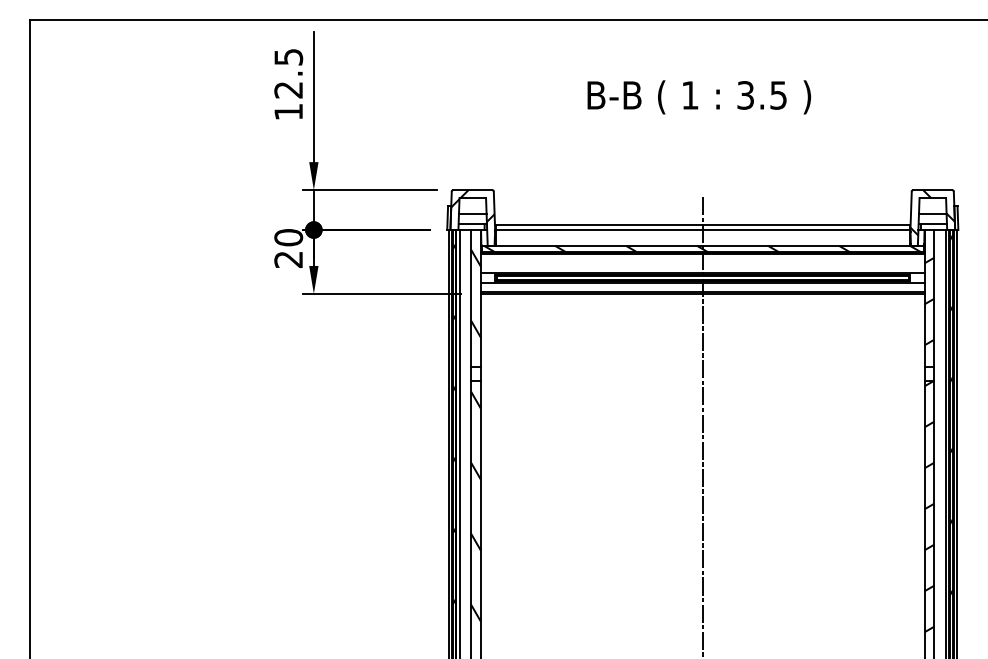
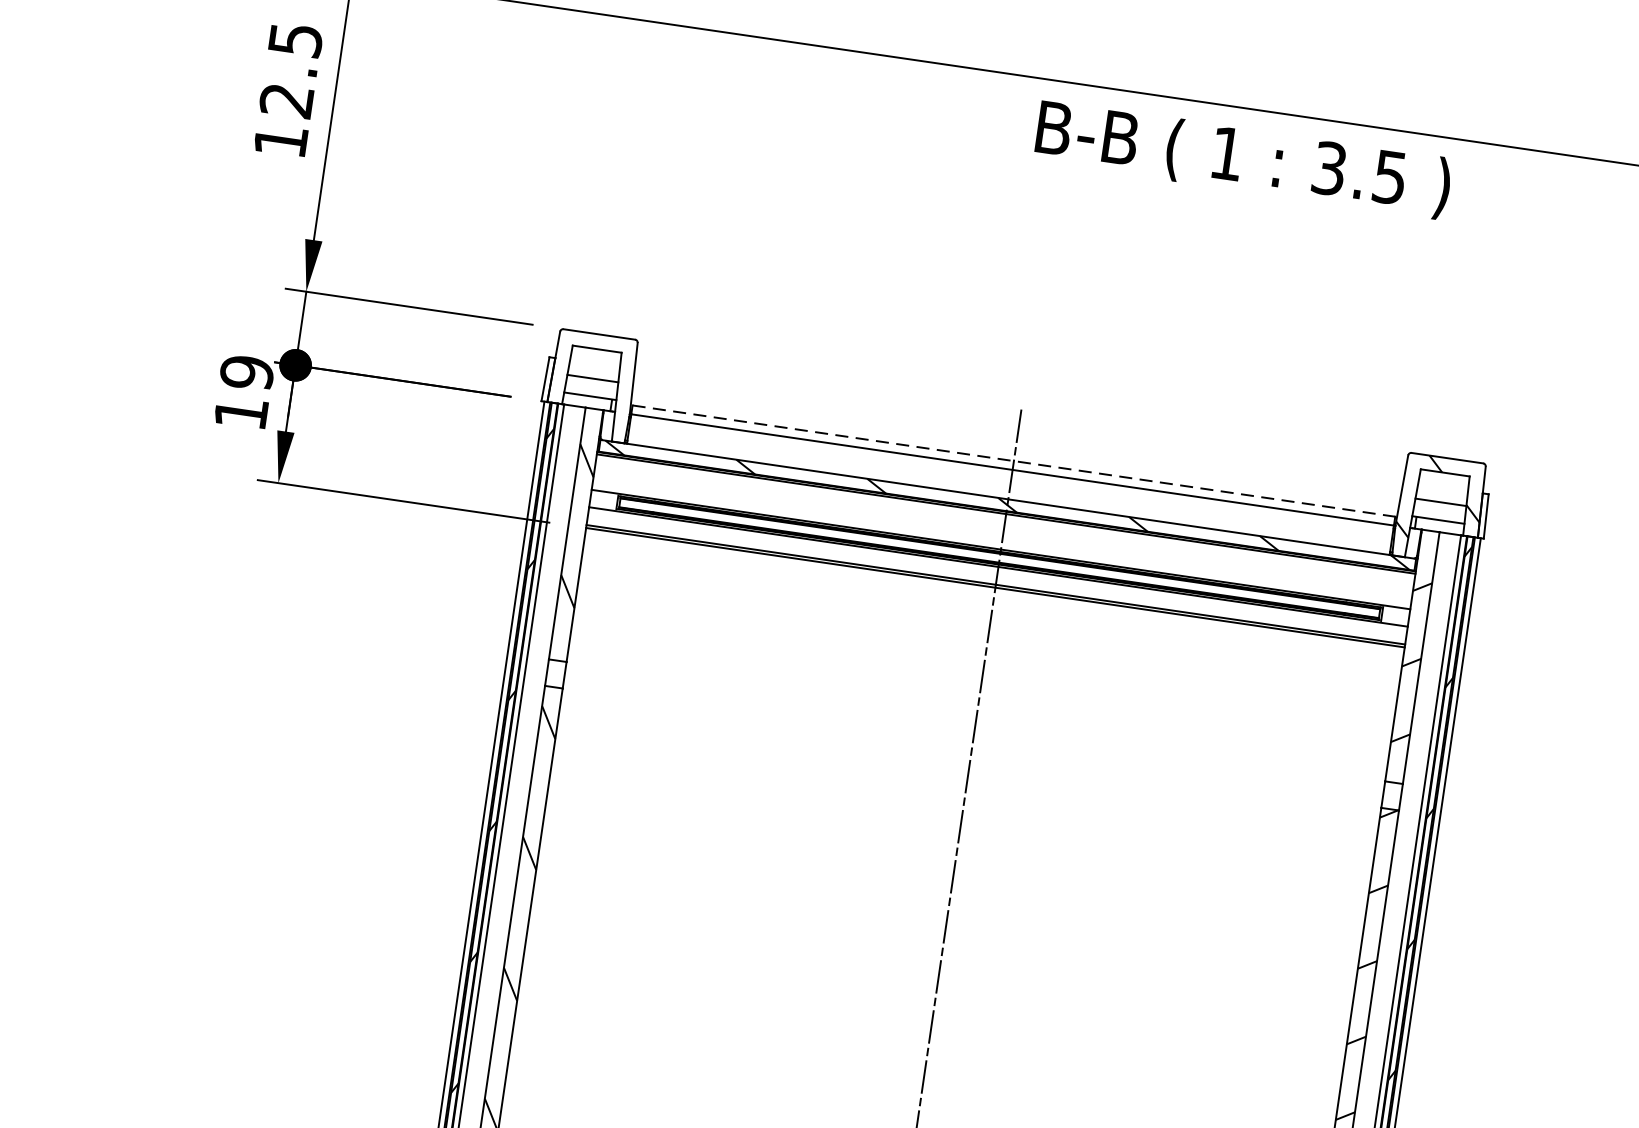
text: (699, 97) -> (1243, 159), moved
hatch: (472, 206) -> (594, 364), removed
line: (702, 225) -> (1013, 461), solid -> dashed
text: (288, 248) -> (243, 392), 20 -> 19

